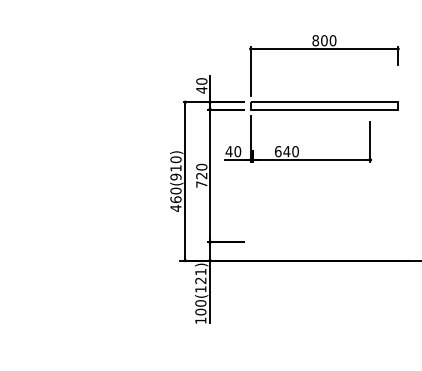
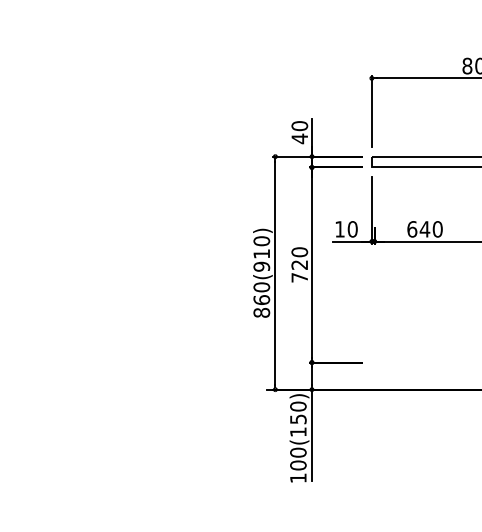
text: (228, 151) -> (339, 229), 40 -> 10
text: (175, 207) -> (261, 311), 460(910) -> 860(910)
text: (200, 275) -> (297, 411), 100(121) -> 100(150)

